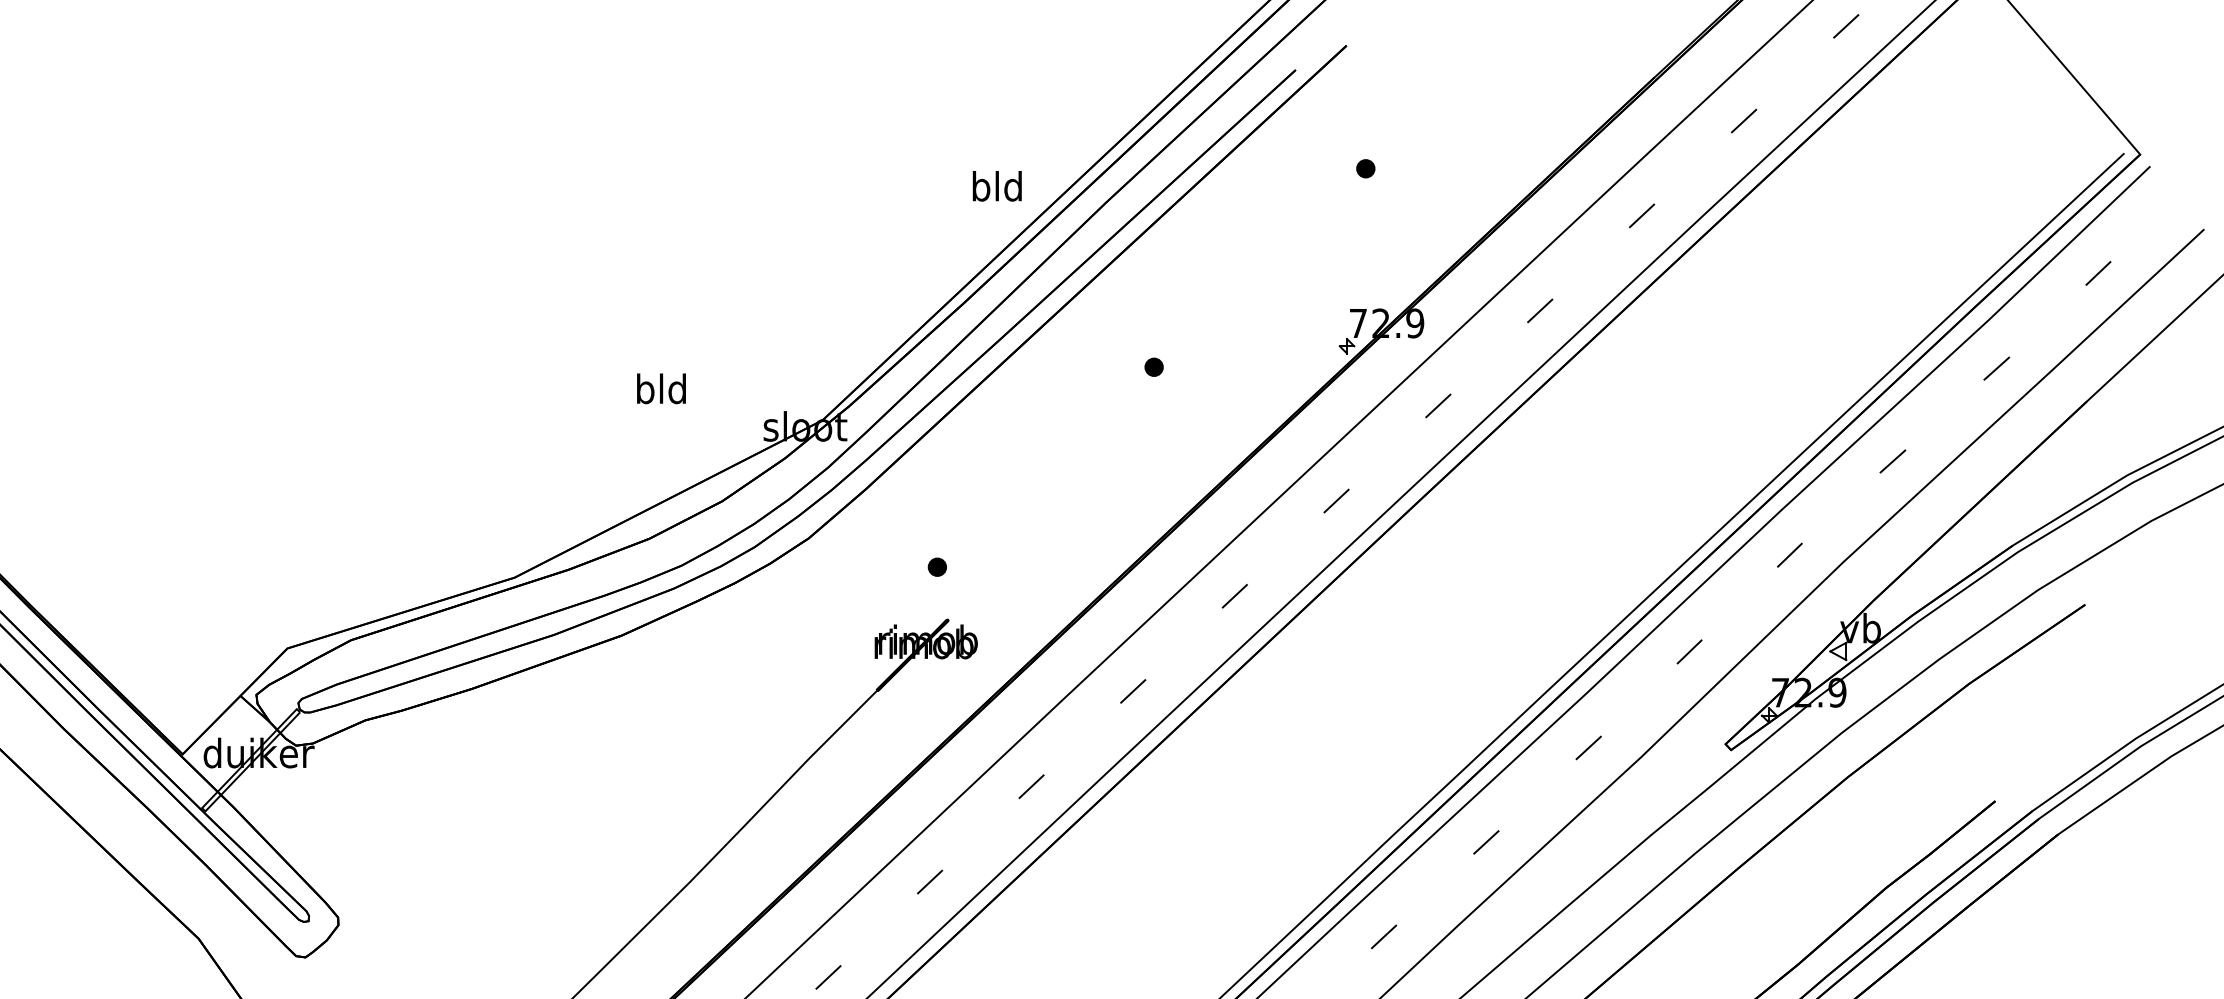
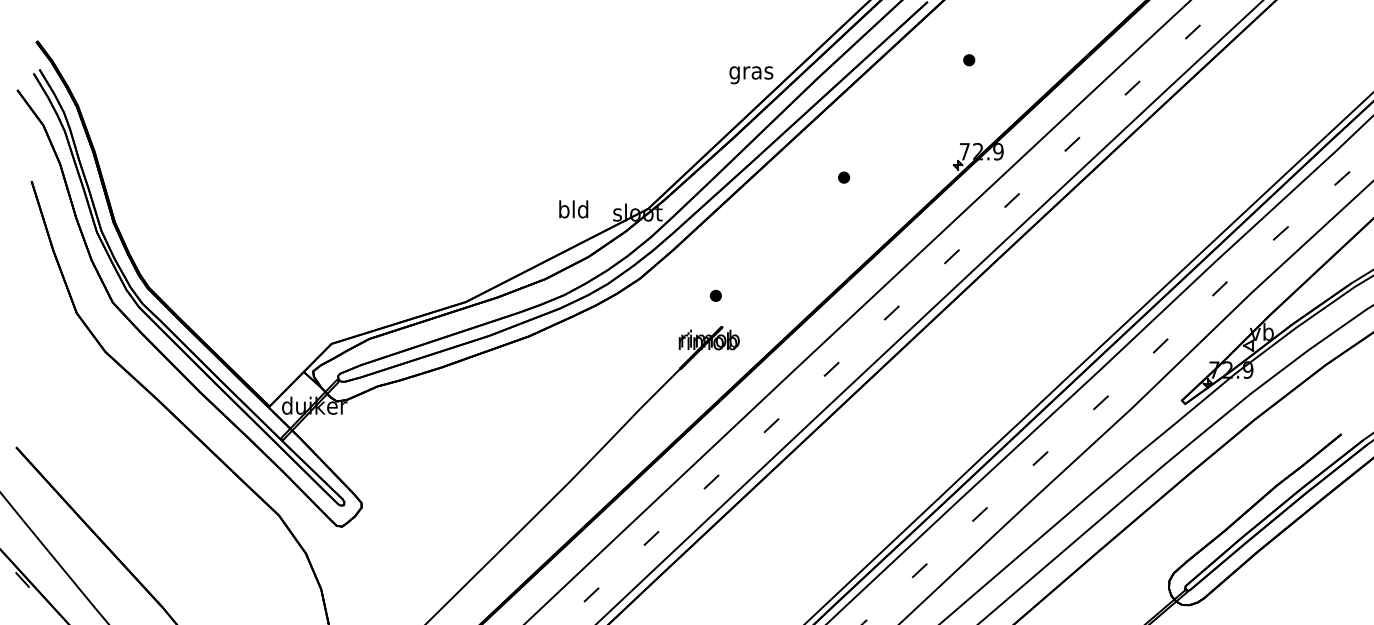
text: (997, 189) -> (751, 72), bld -> gras
text: (661, 389) -> (573, 209), moved

